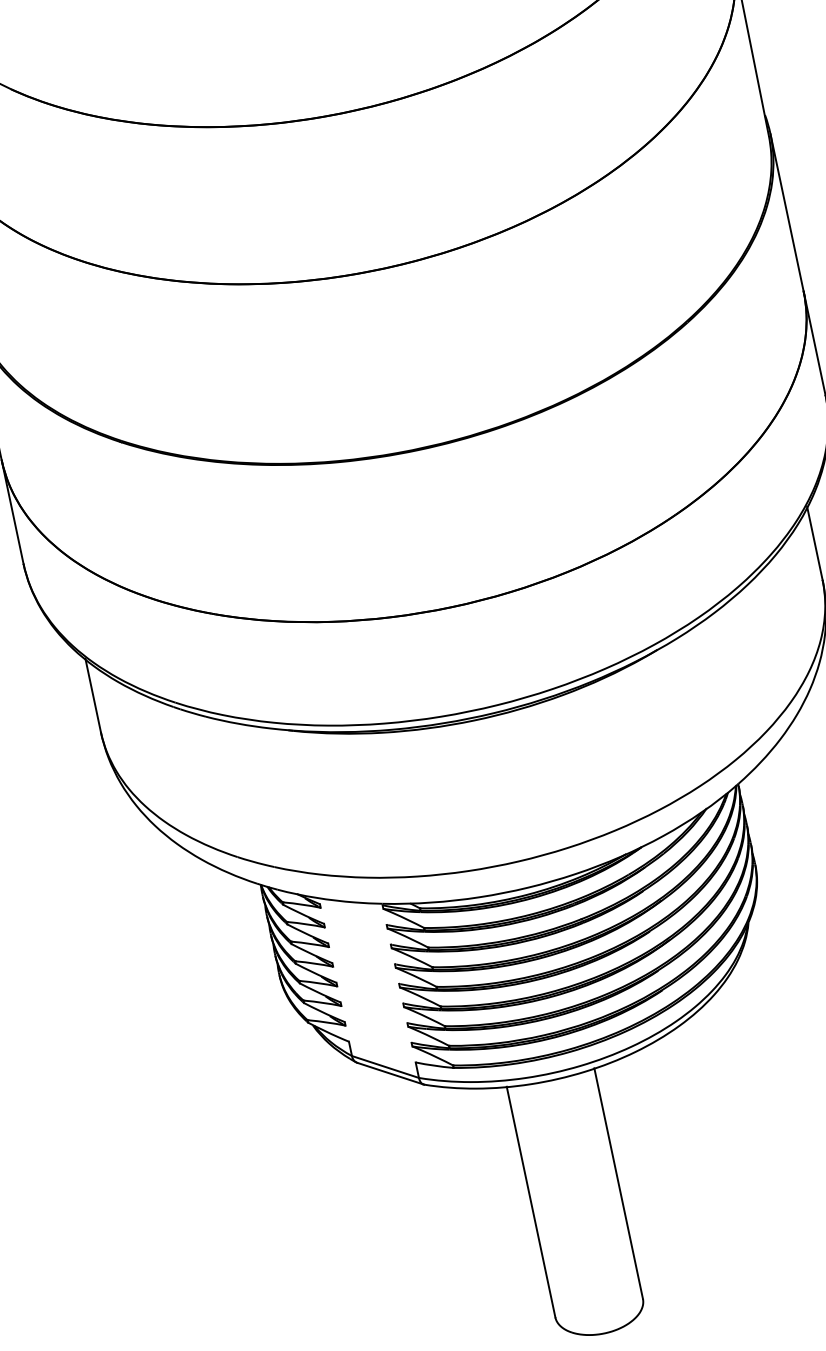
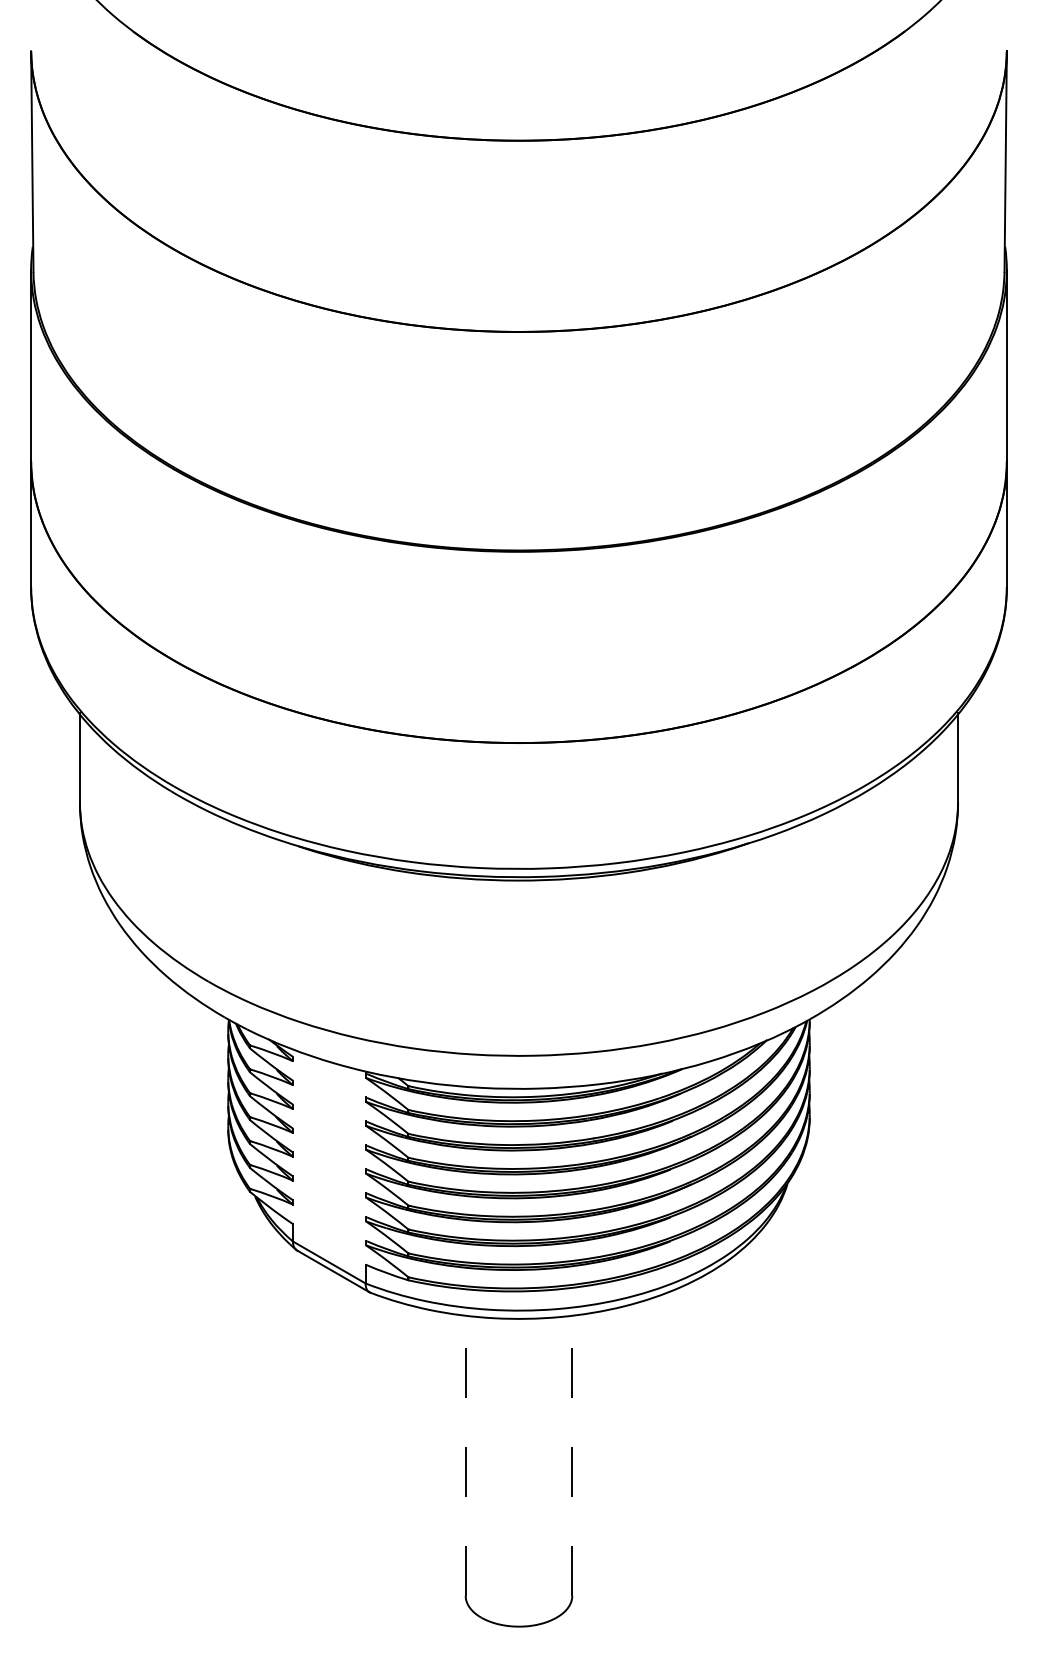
line: (618, 1183) -> (572, 1455), solid -> dashed
line: (530, 1202) -> (465, 1455), solid -> dashed

